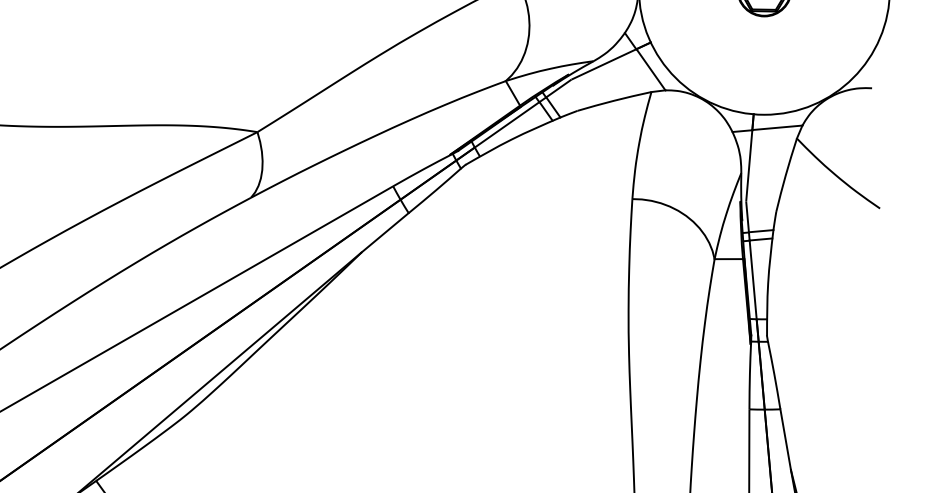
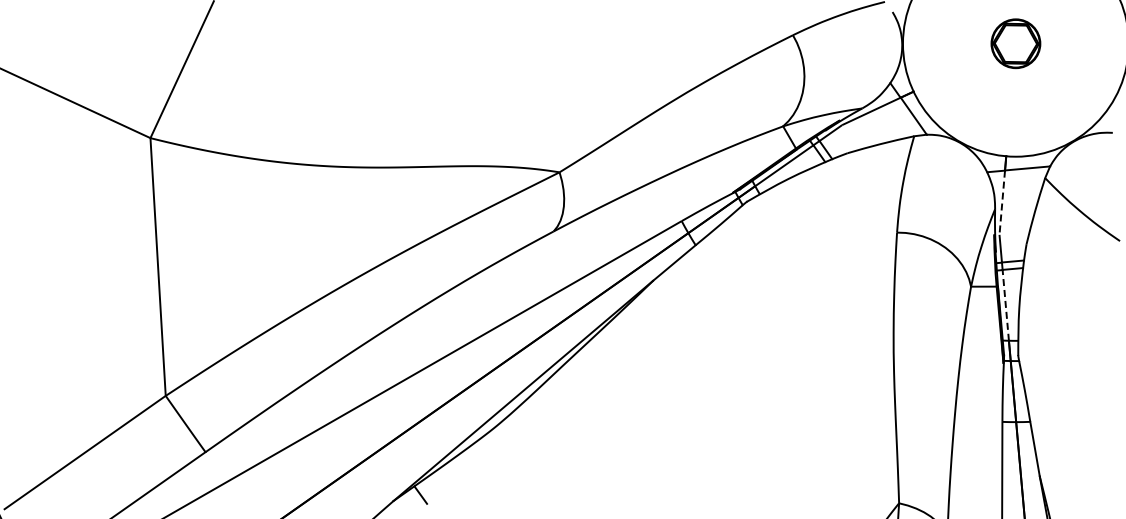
line: (749, 165) -> (1002, 202), solid -> dashed
line: (752, 278) -> (1005, 304), solid -> dashed

